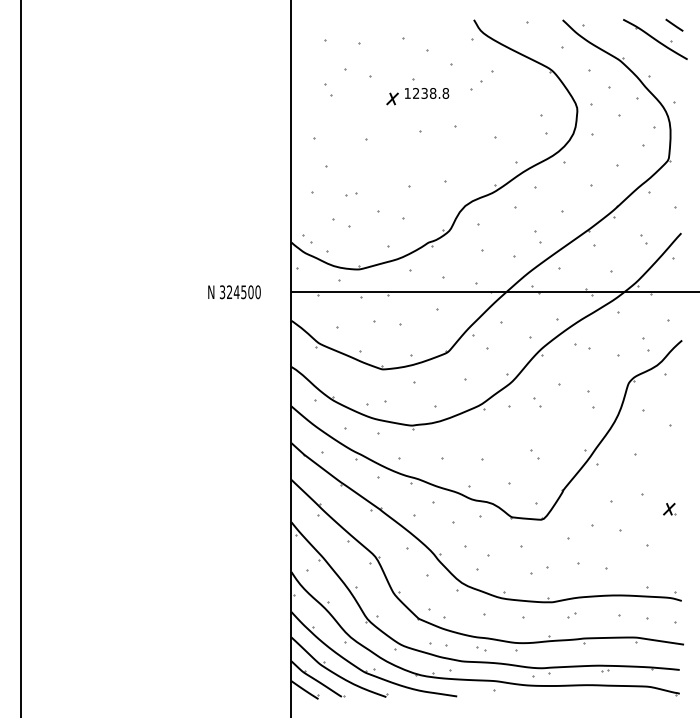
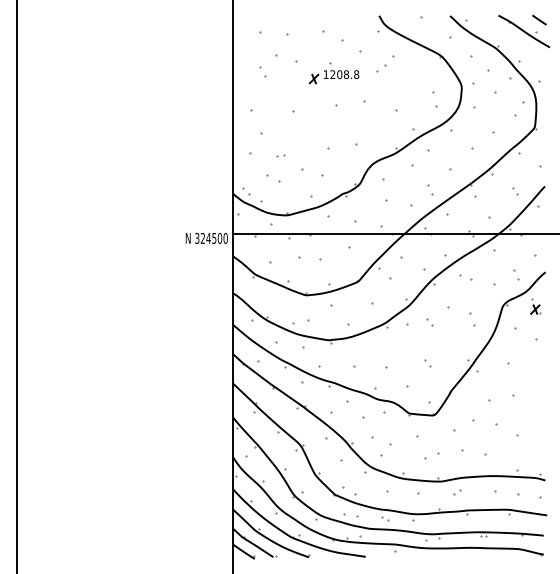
text: (424, 93) -> (339, 74), 1238.8 -> 1208.8
text: (234, 292) -> (206, 238), moved
part: (669, 509) -> (535, 309), moved

